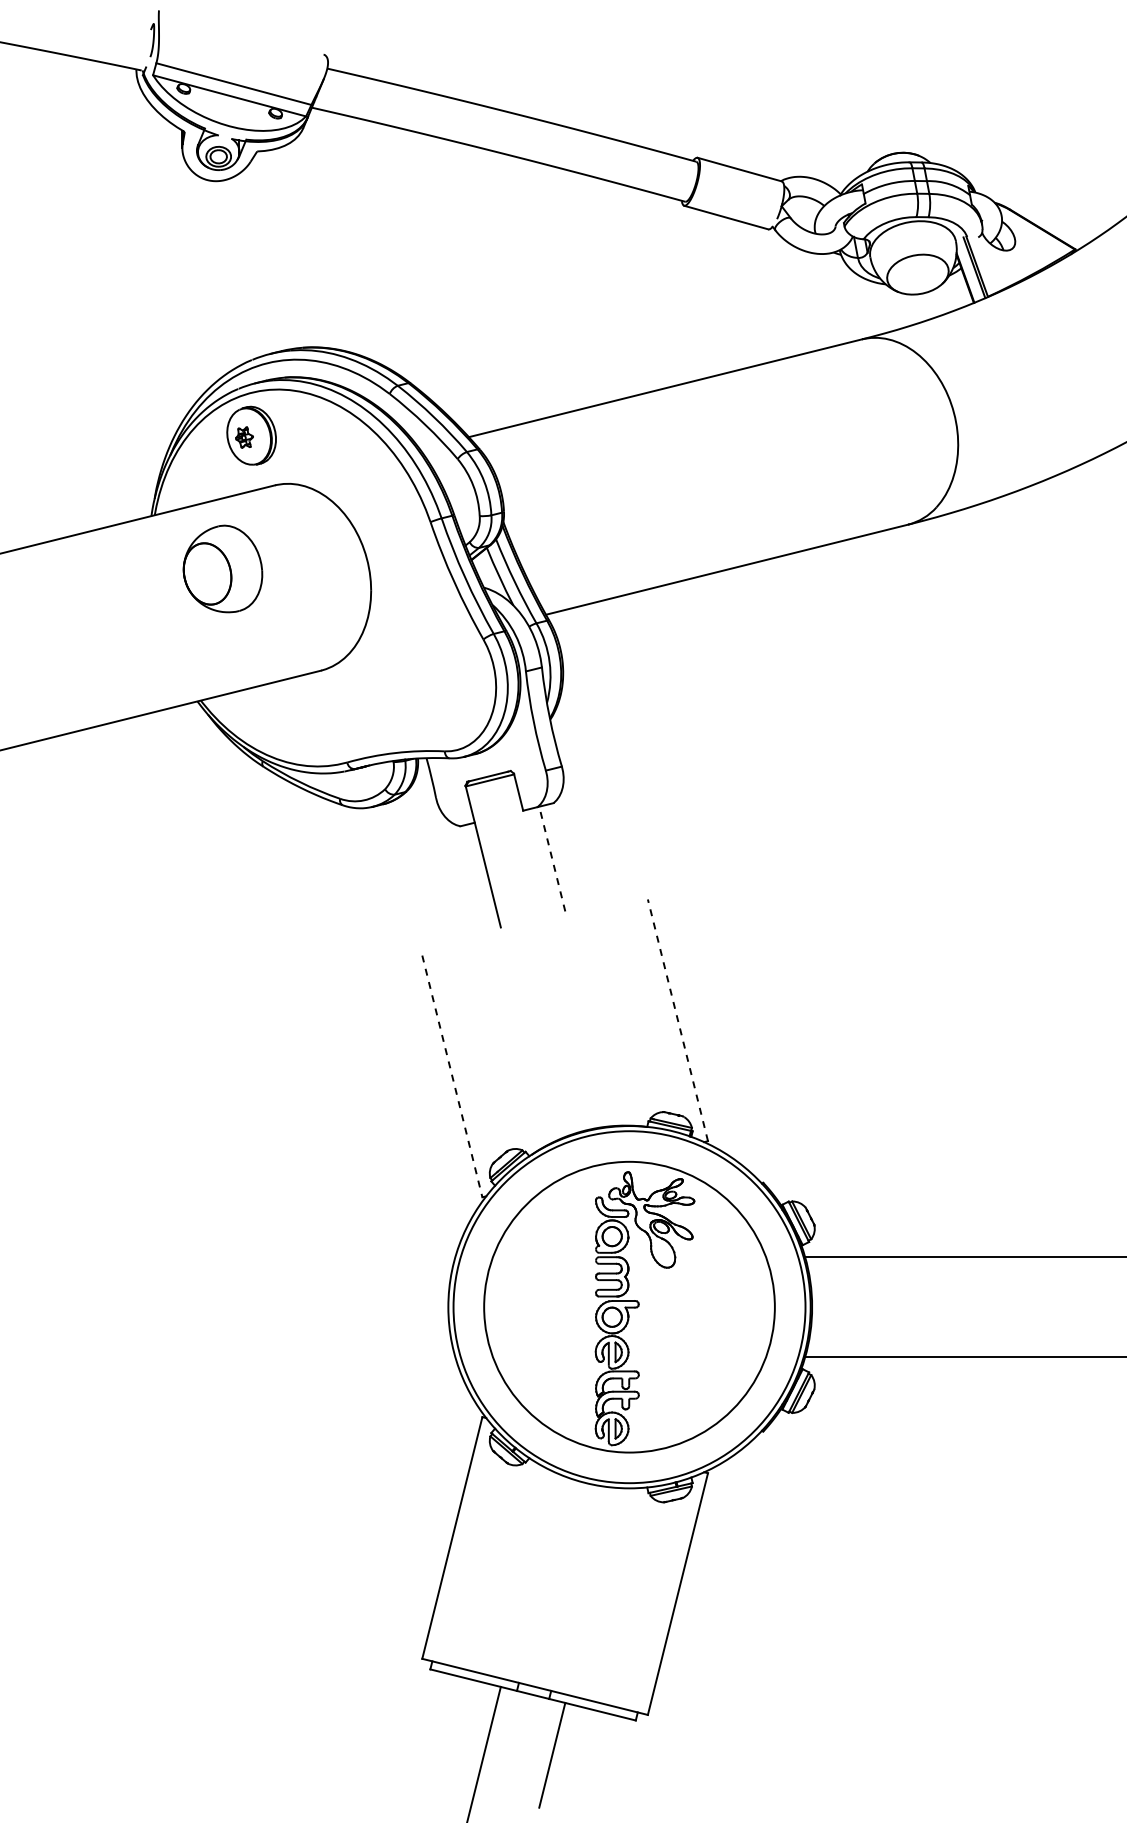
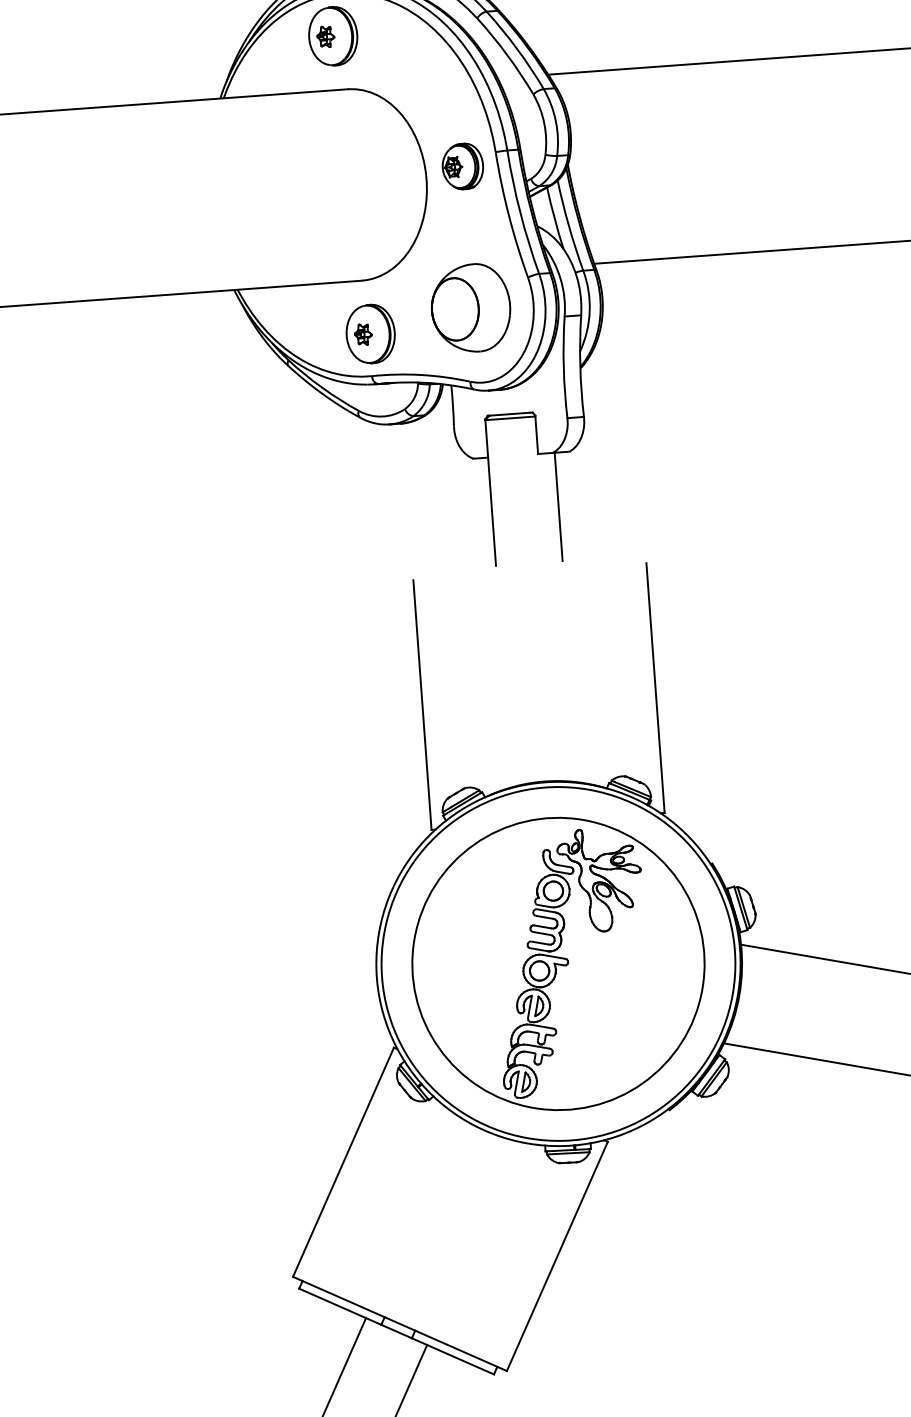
part: (400, 541) -> (462, 166), added
part: (222, 568) -> (471, 306), moved
part: (338, 721) -> (370, 334), added
line: (552, 859) -> (558, 507), dashed -> solid
line: (677, 1020) -> (655, 688), dashed -> solid
line: (452, 1076) -> (422, 705), dashed -> solid

